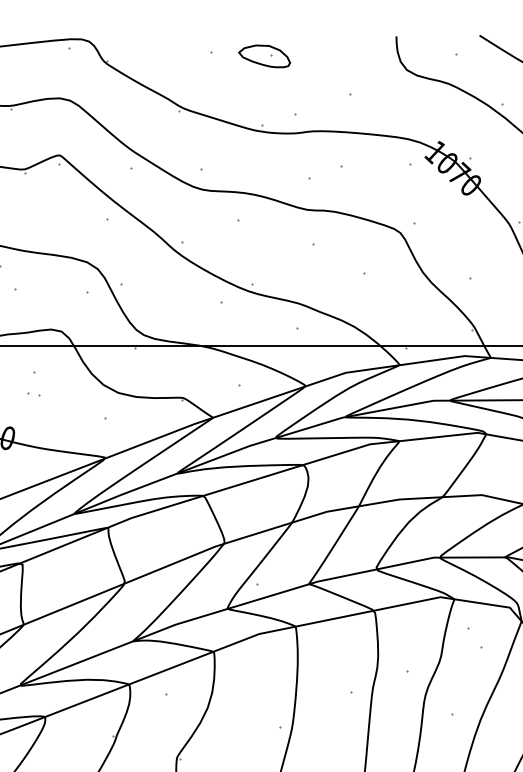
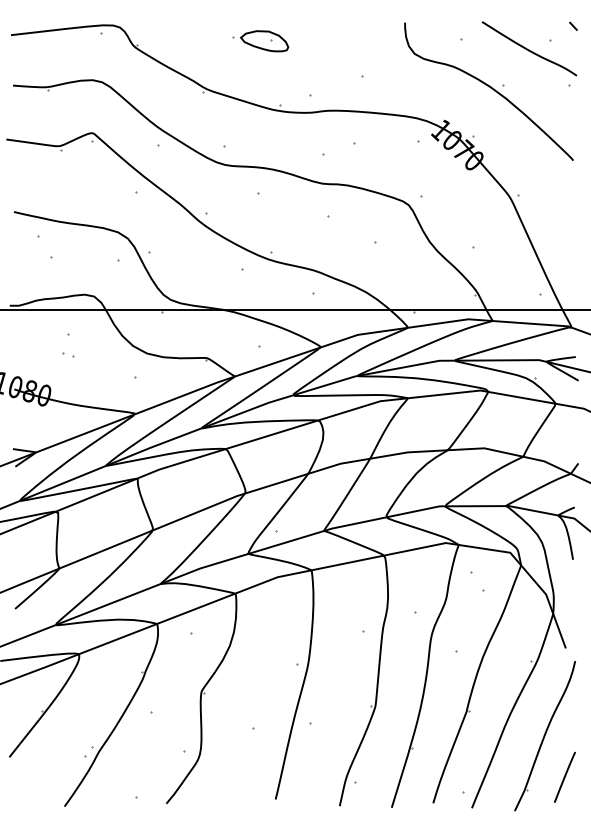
part: (264, 56) -> (264, 41), moved

